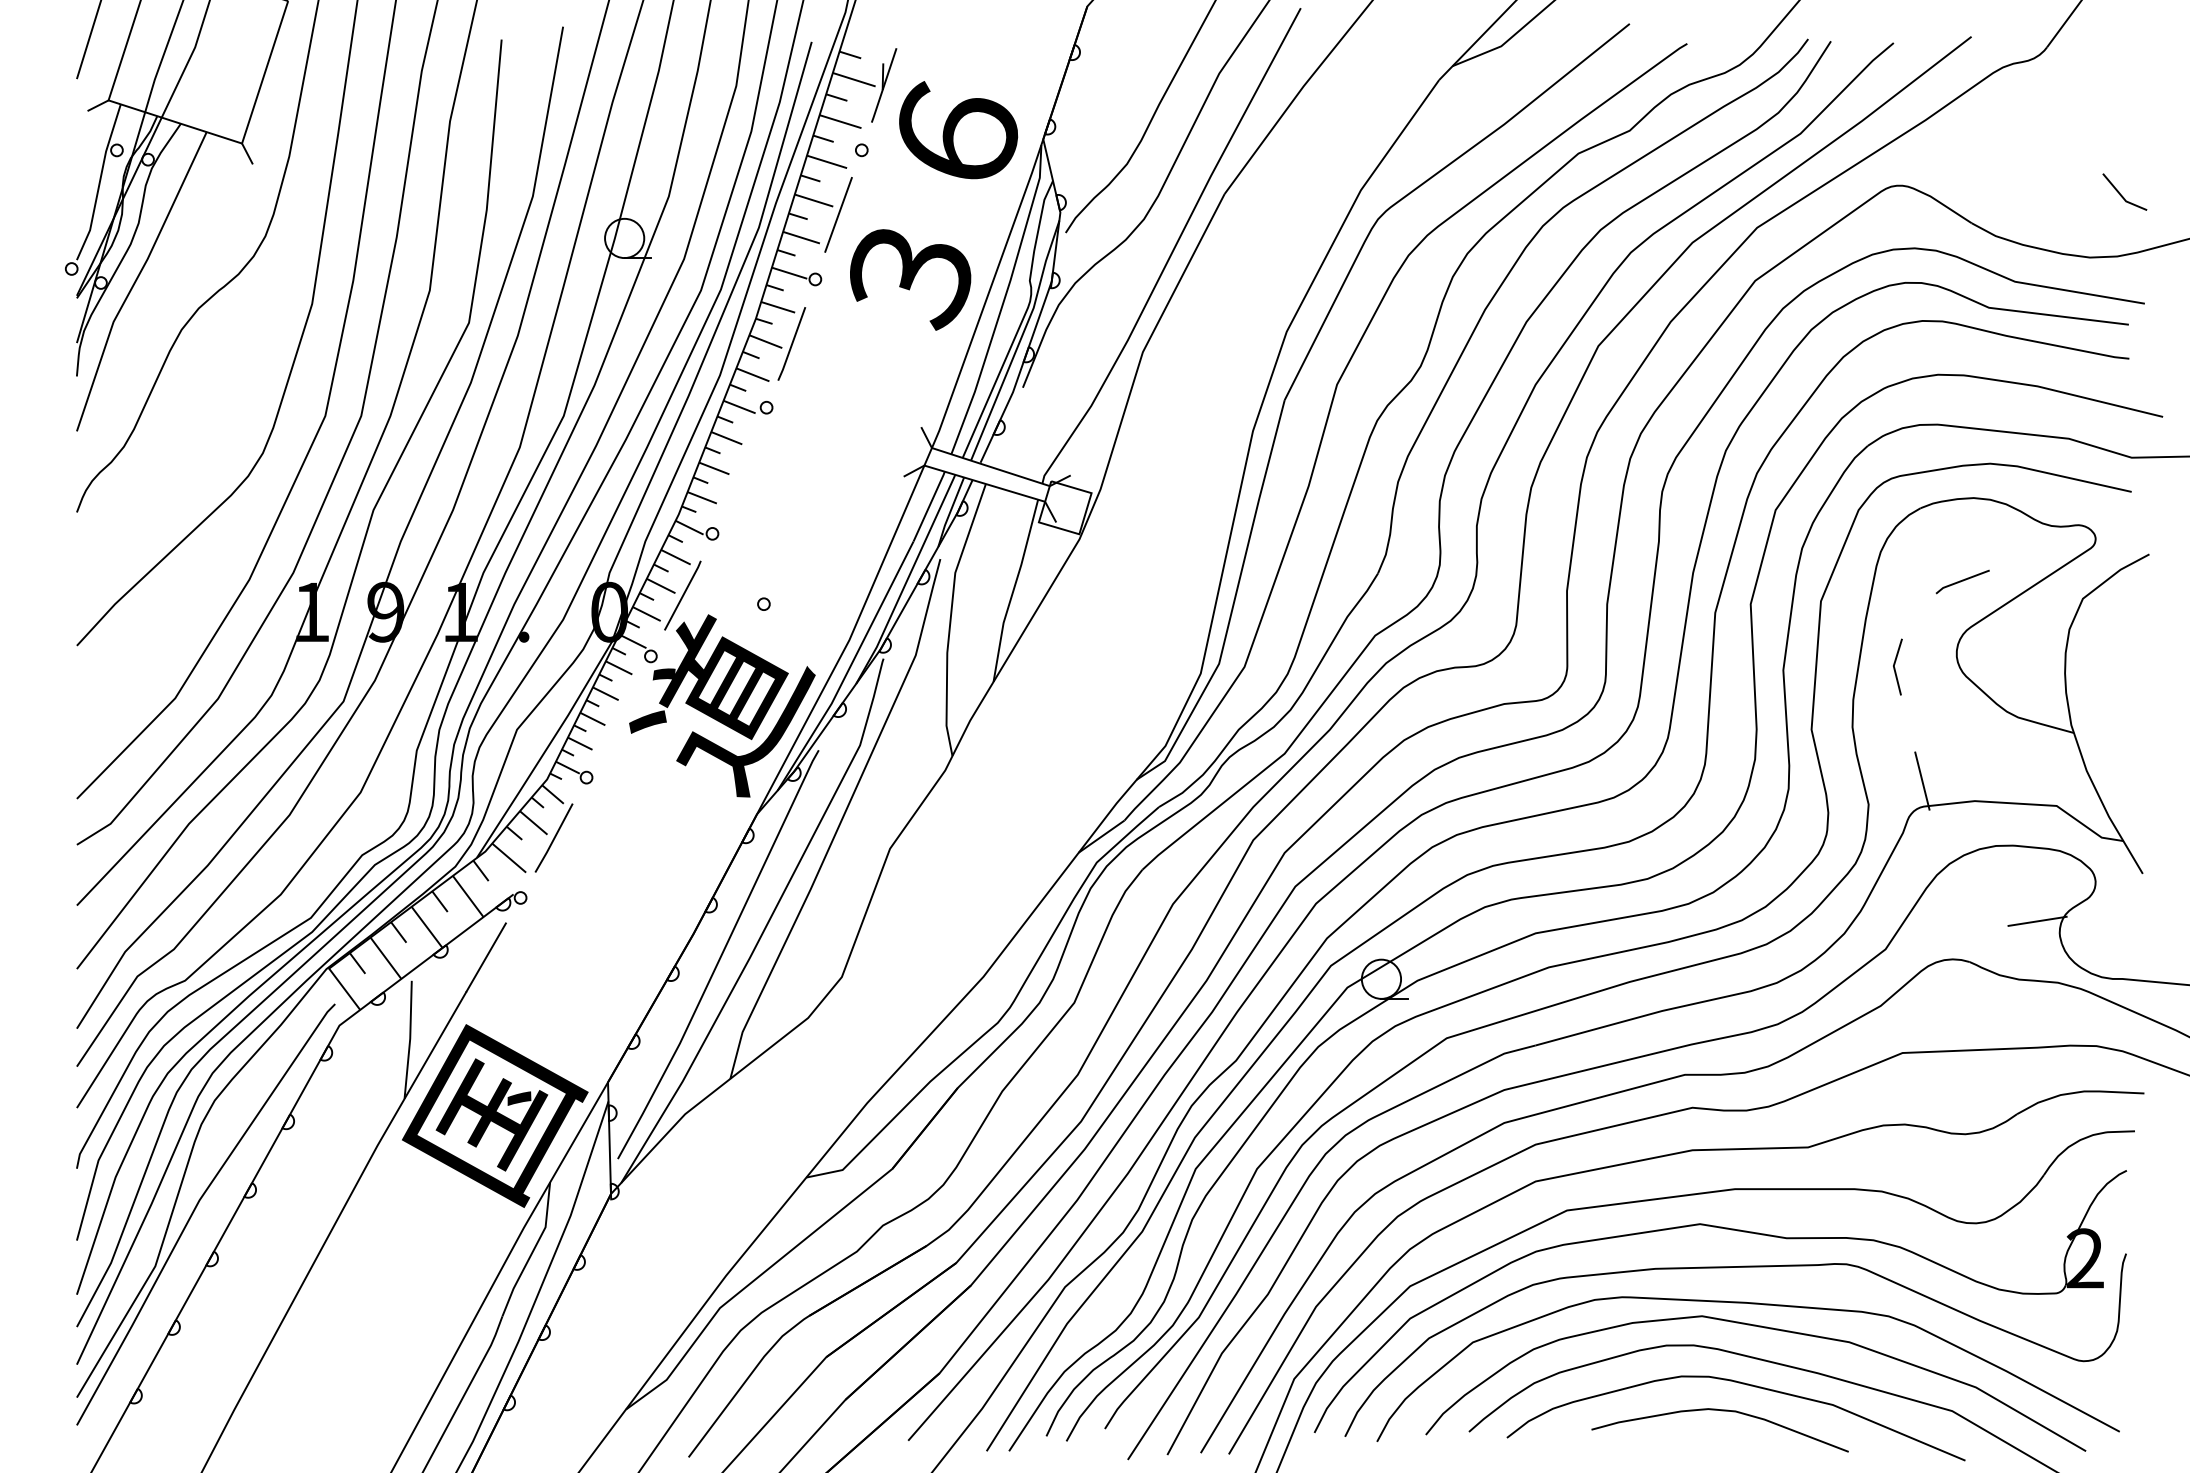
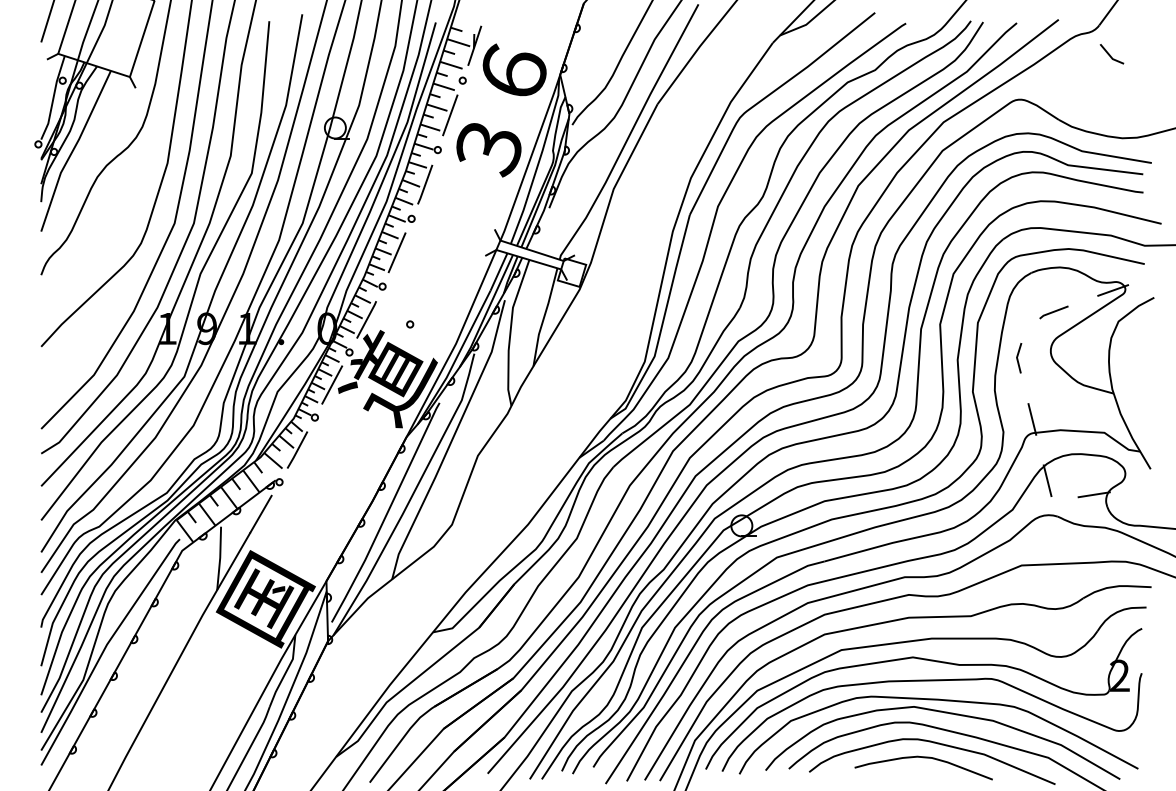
line: (2121, 192) -> (1110, 54), moved
line: (738, 470) -> (396, 252), added
line: (2073, 540) -> (1113, 290), added
line: (619, 716) -> (332, 384), added
line: (1950, 894) -> (1047, 480), added

